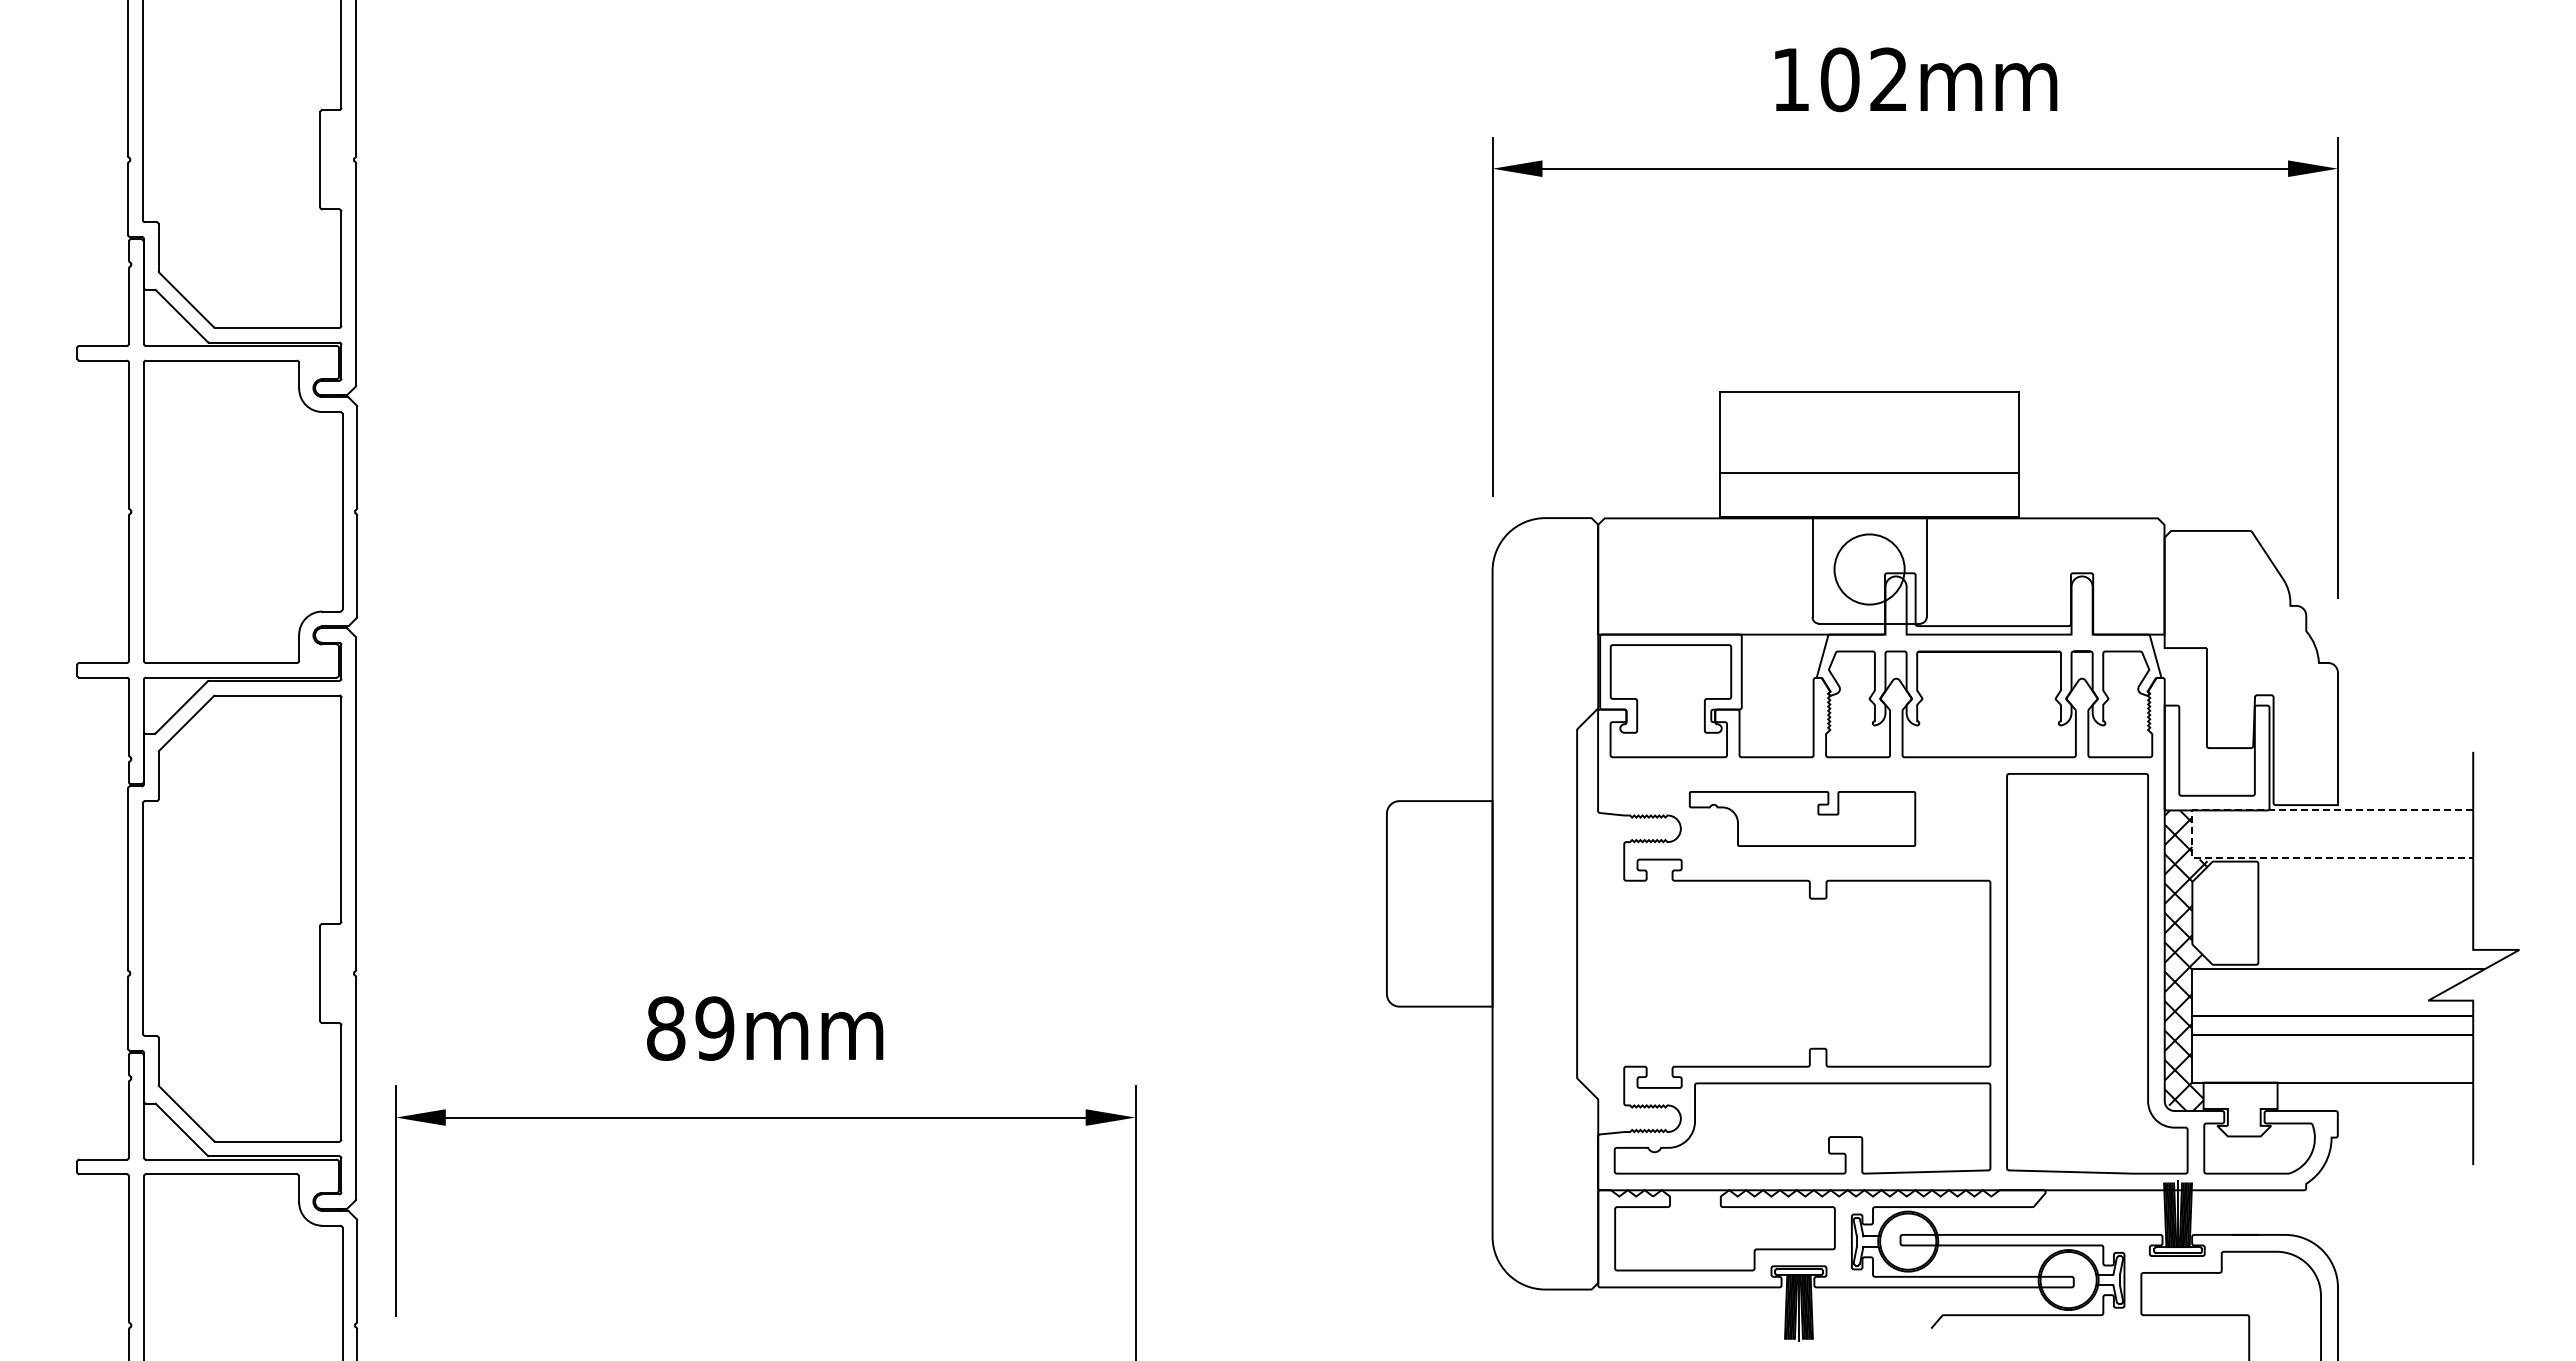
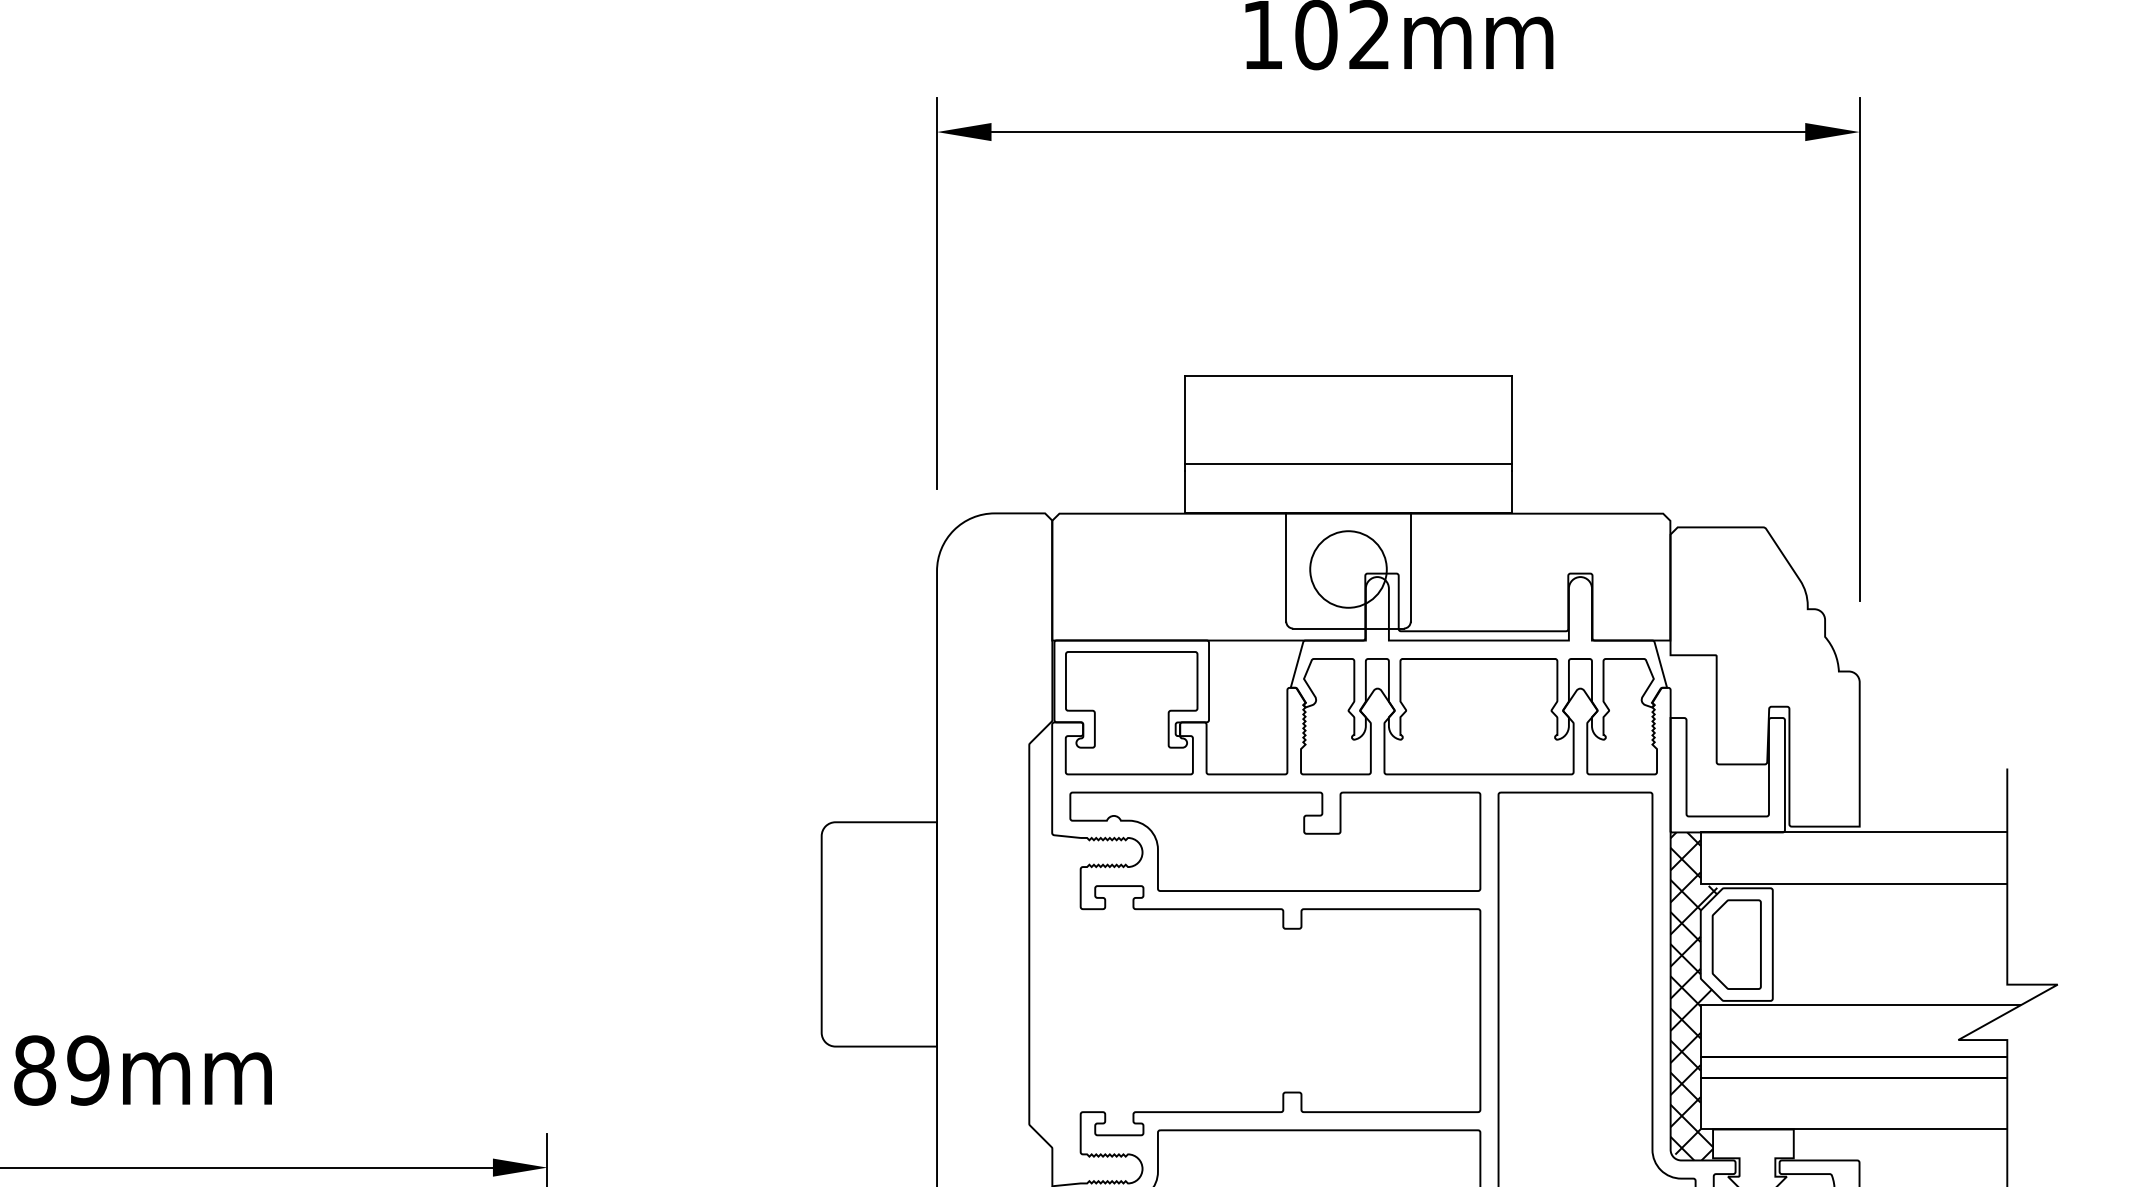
part: (1802, 818) -> (1275, 841), size x1.67
line: (2192, 834) -> (1700, 858), dashed -> solid
part: (2225, 912) -> (1736, 943), added

